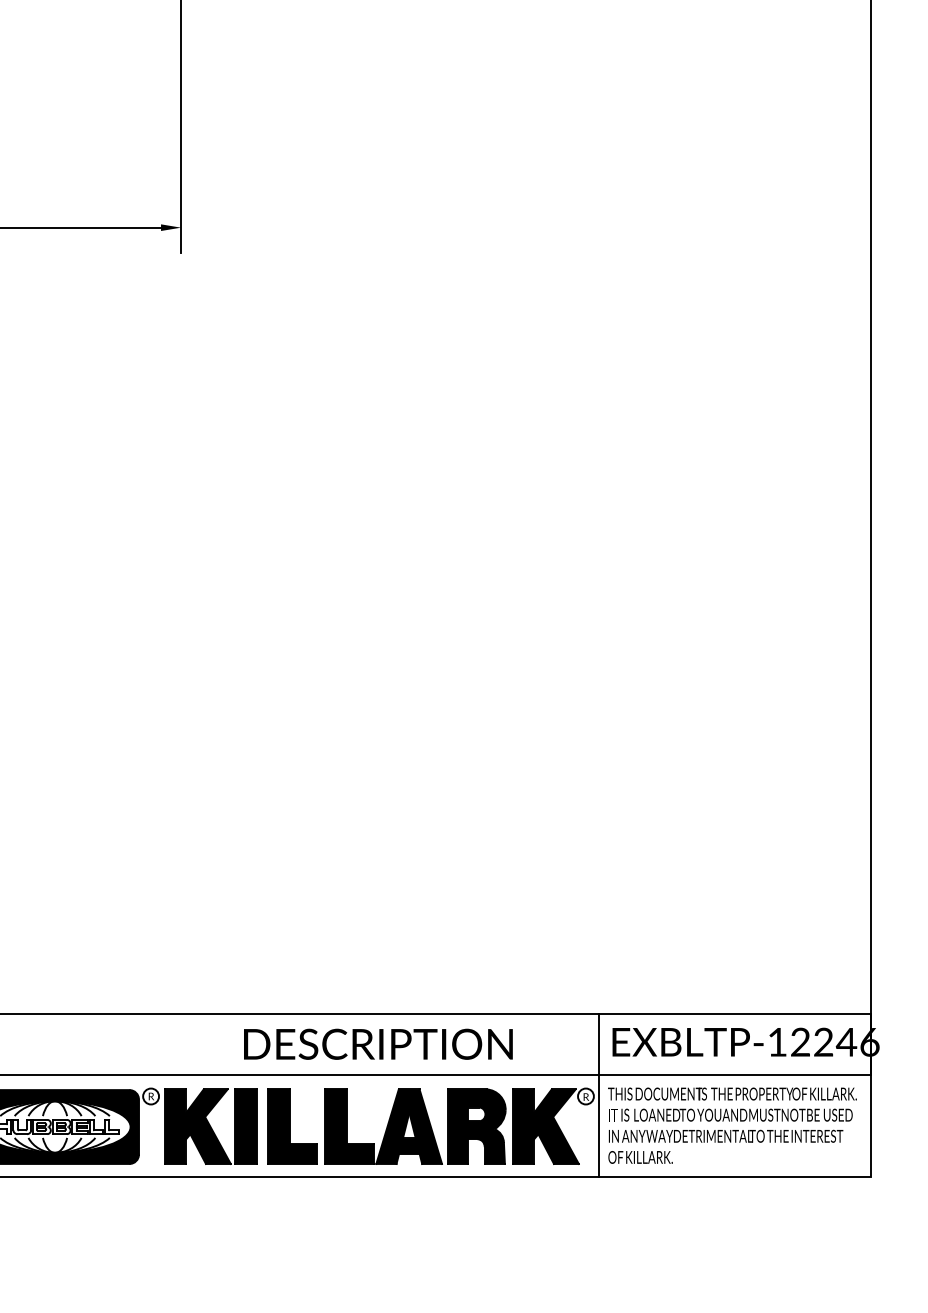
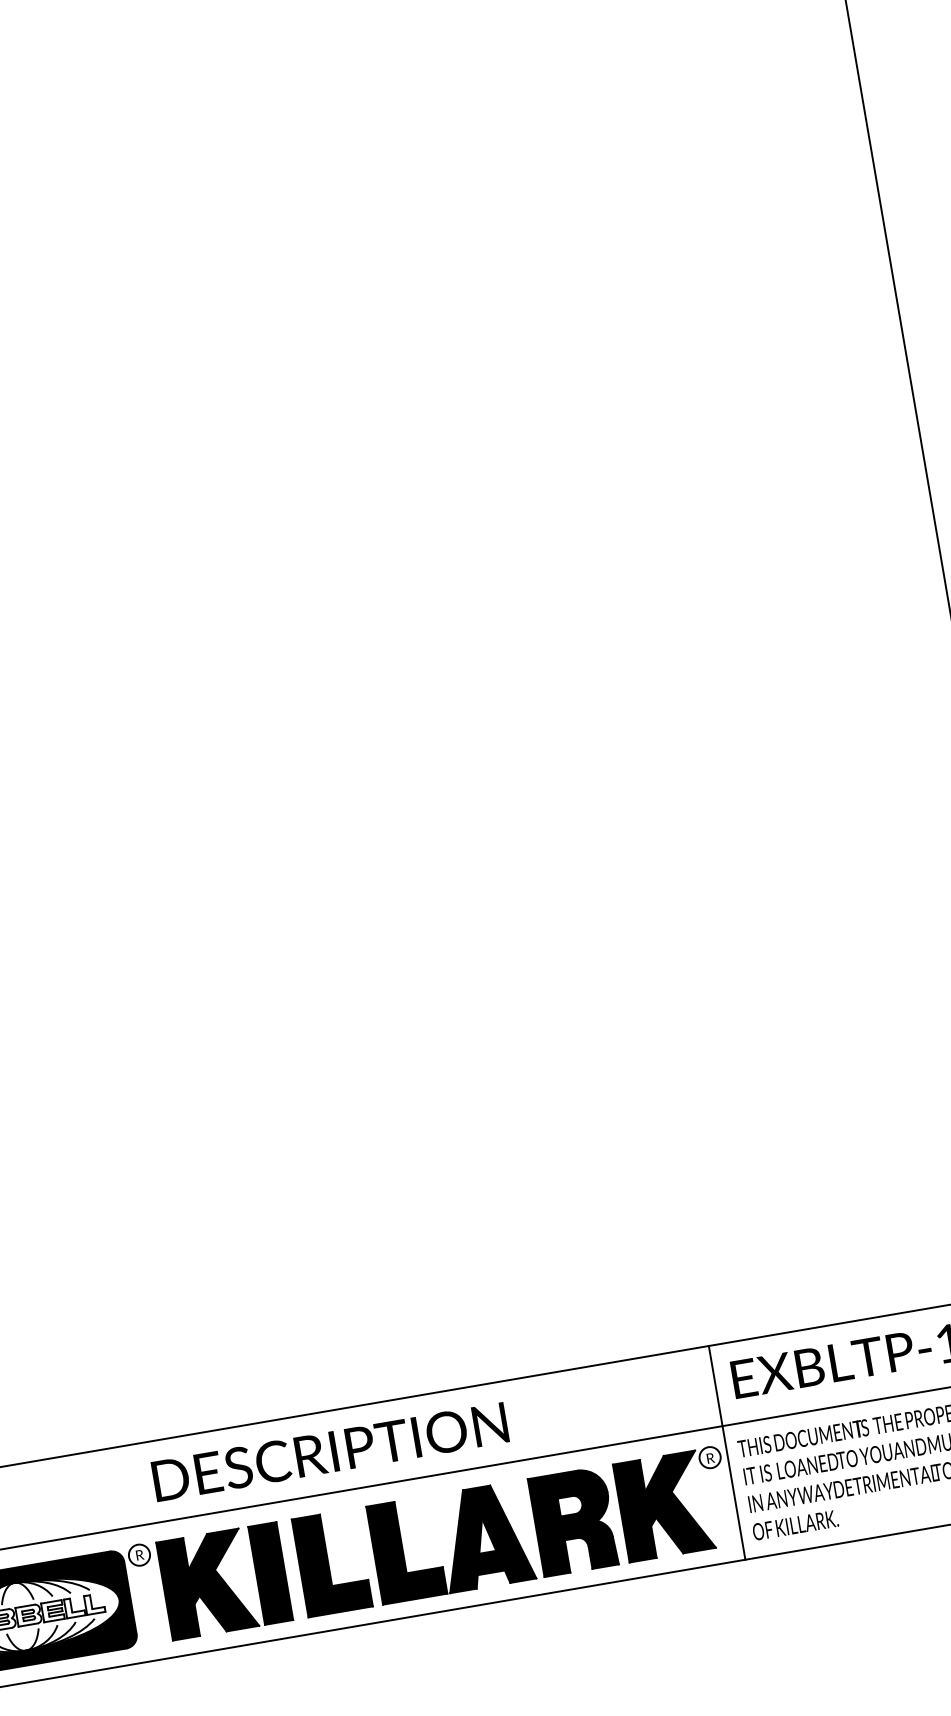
text: (378, 1043) -> (330, 1450), moved

